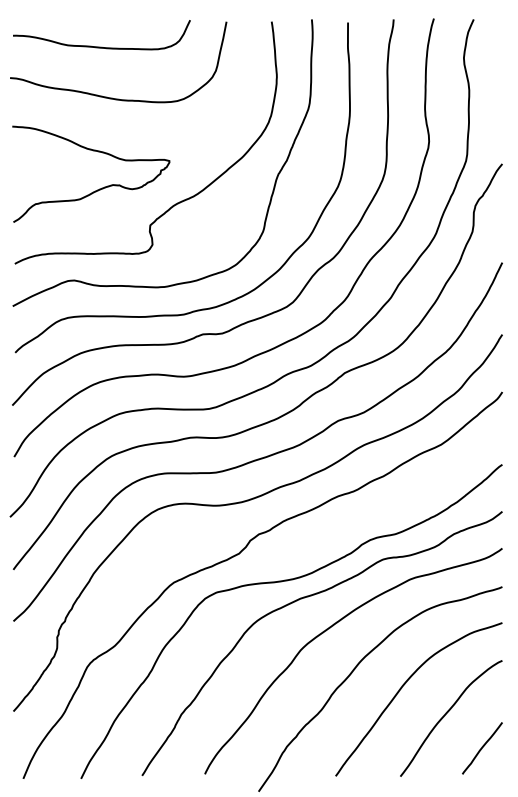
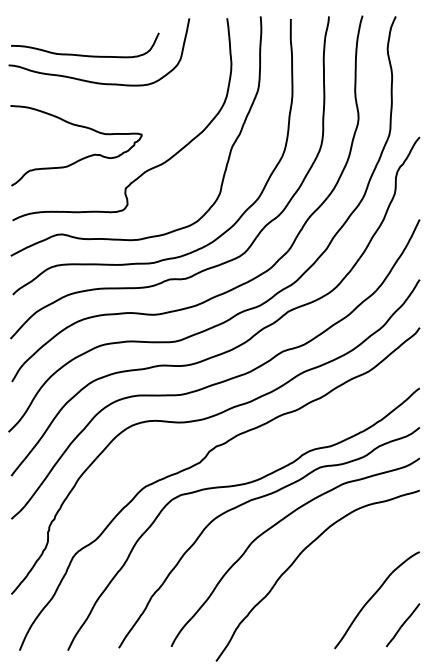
curve: (101, 46) -> (84, 54), moved
curve: (402, 688) -> (336, 575), removed

